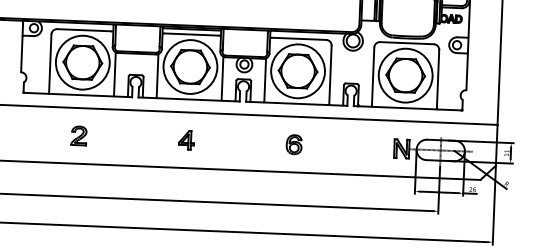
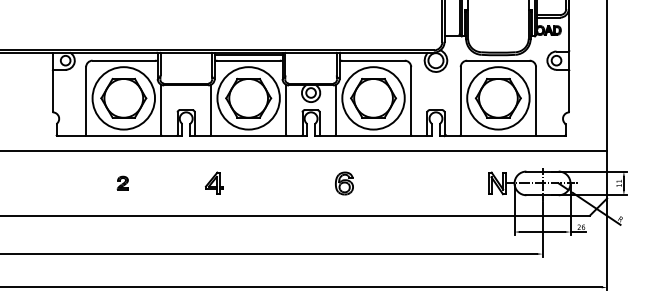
part: (78, 135) -> (122, 182), size x0.6
part: (185, 139) -> (213, 182), moved
part: (294, 144) -> (344, 183), moved

